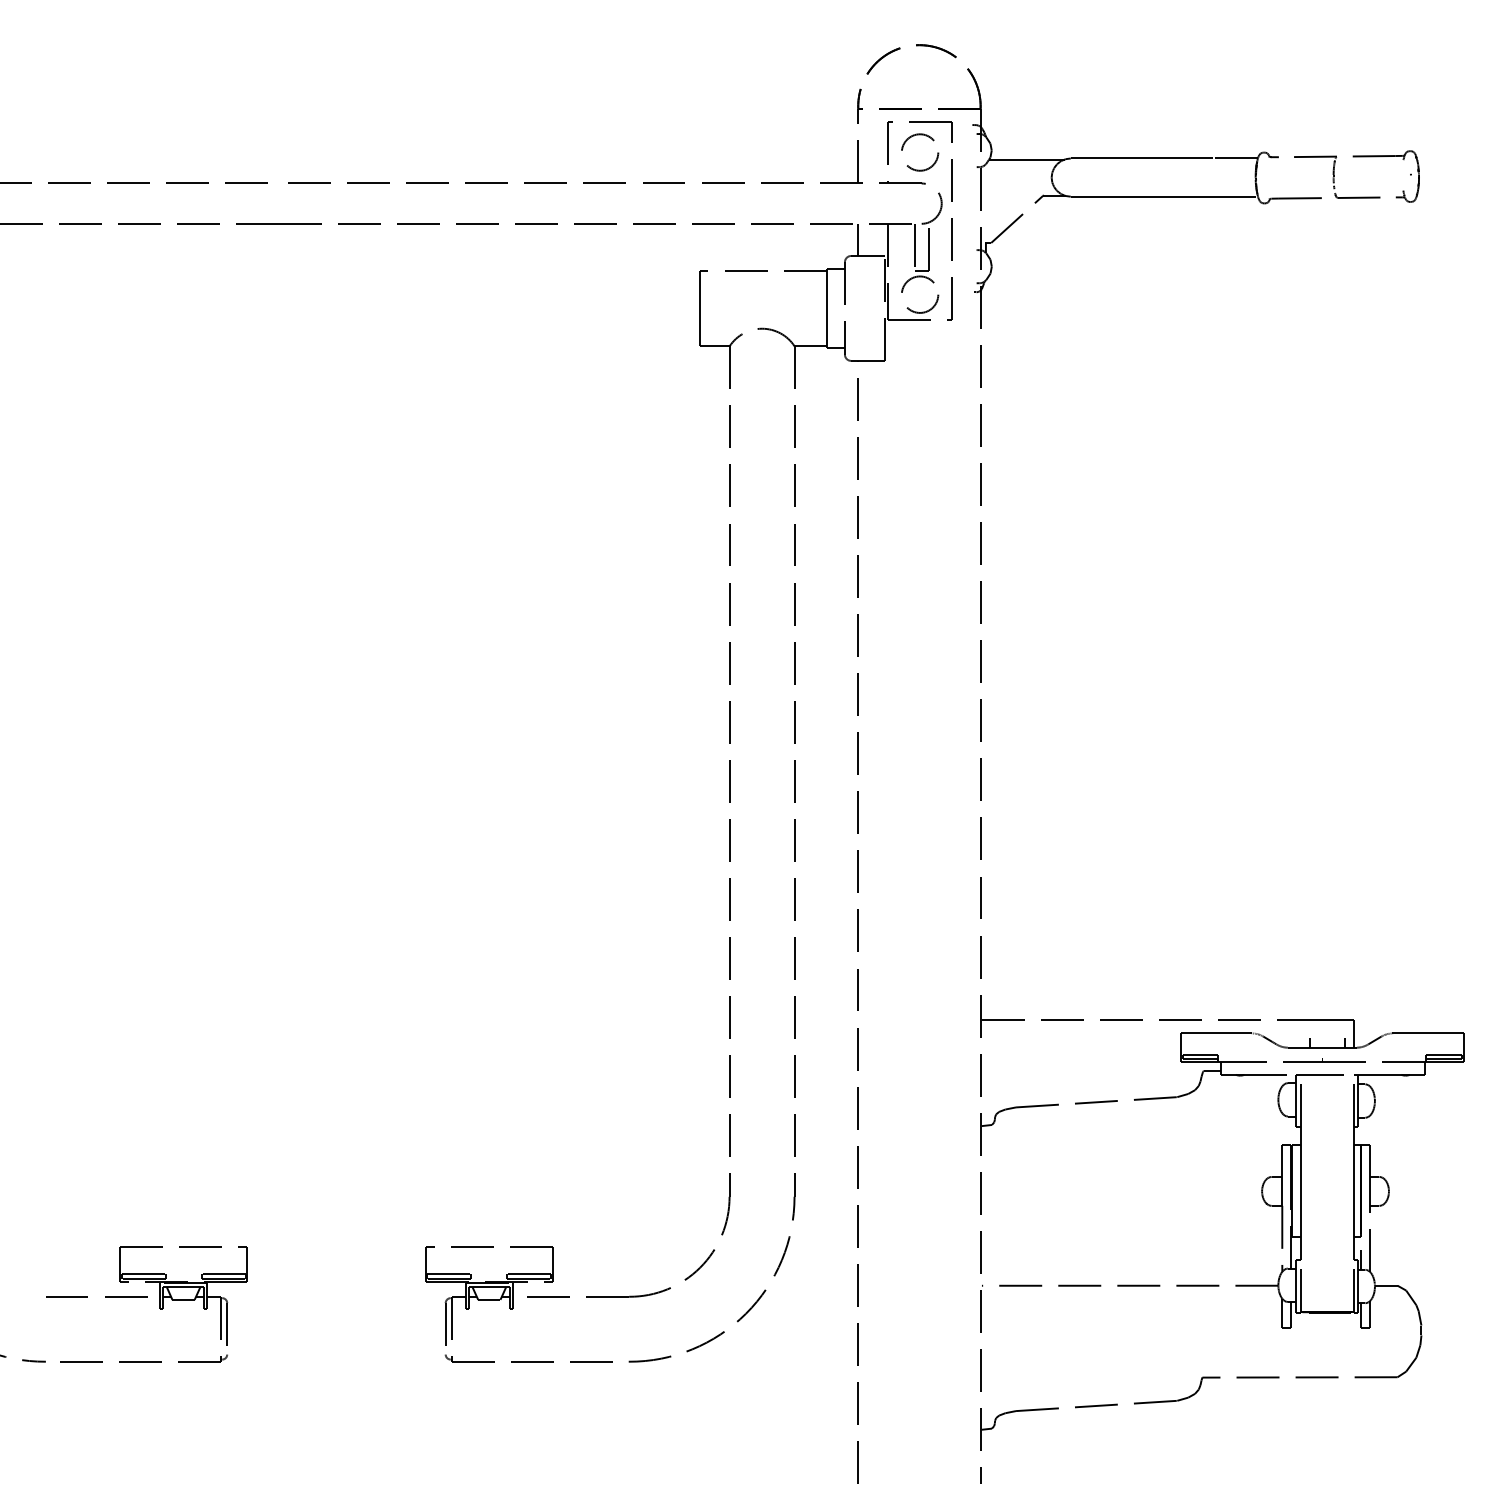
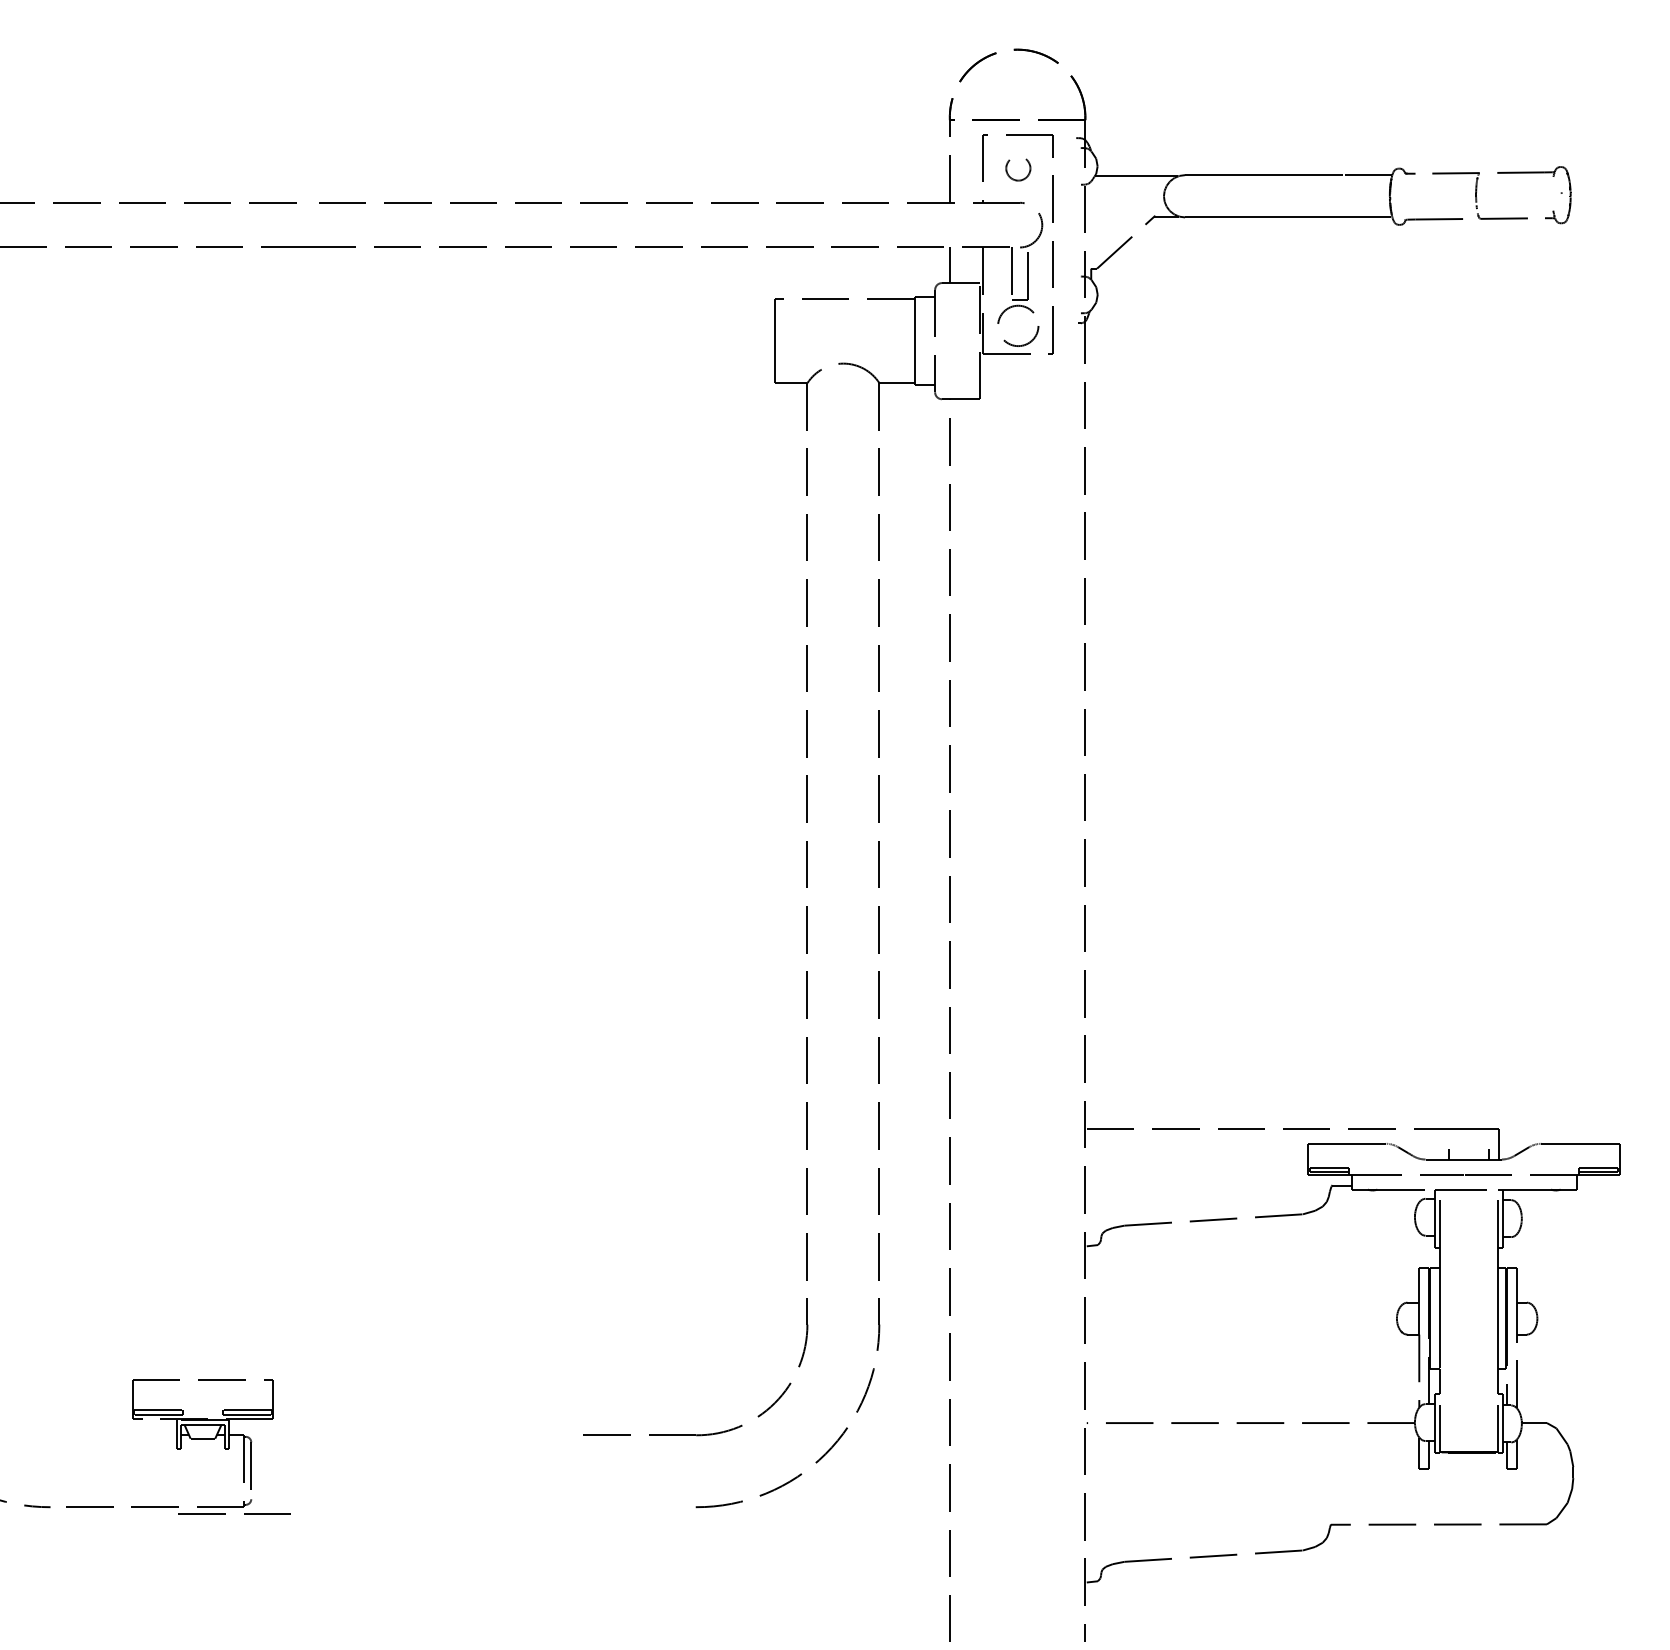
circle: (920, 152) -> (1018, 168), size x0.6
line: (88, 1296) -> (225, 1513), moved
part: (518, 1304) -> (573, 1443), removed

